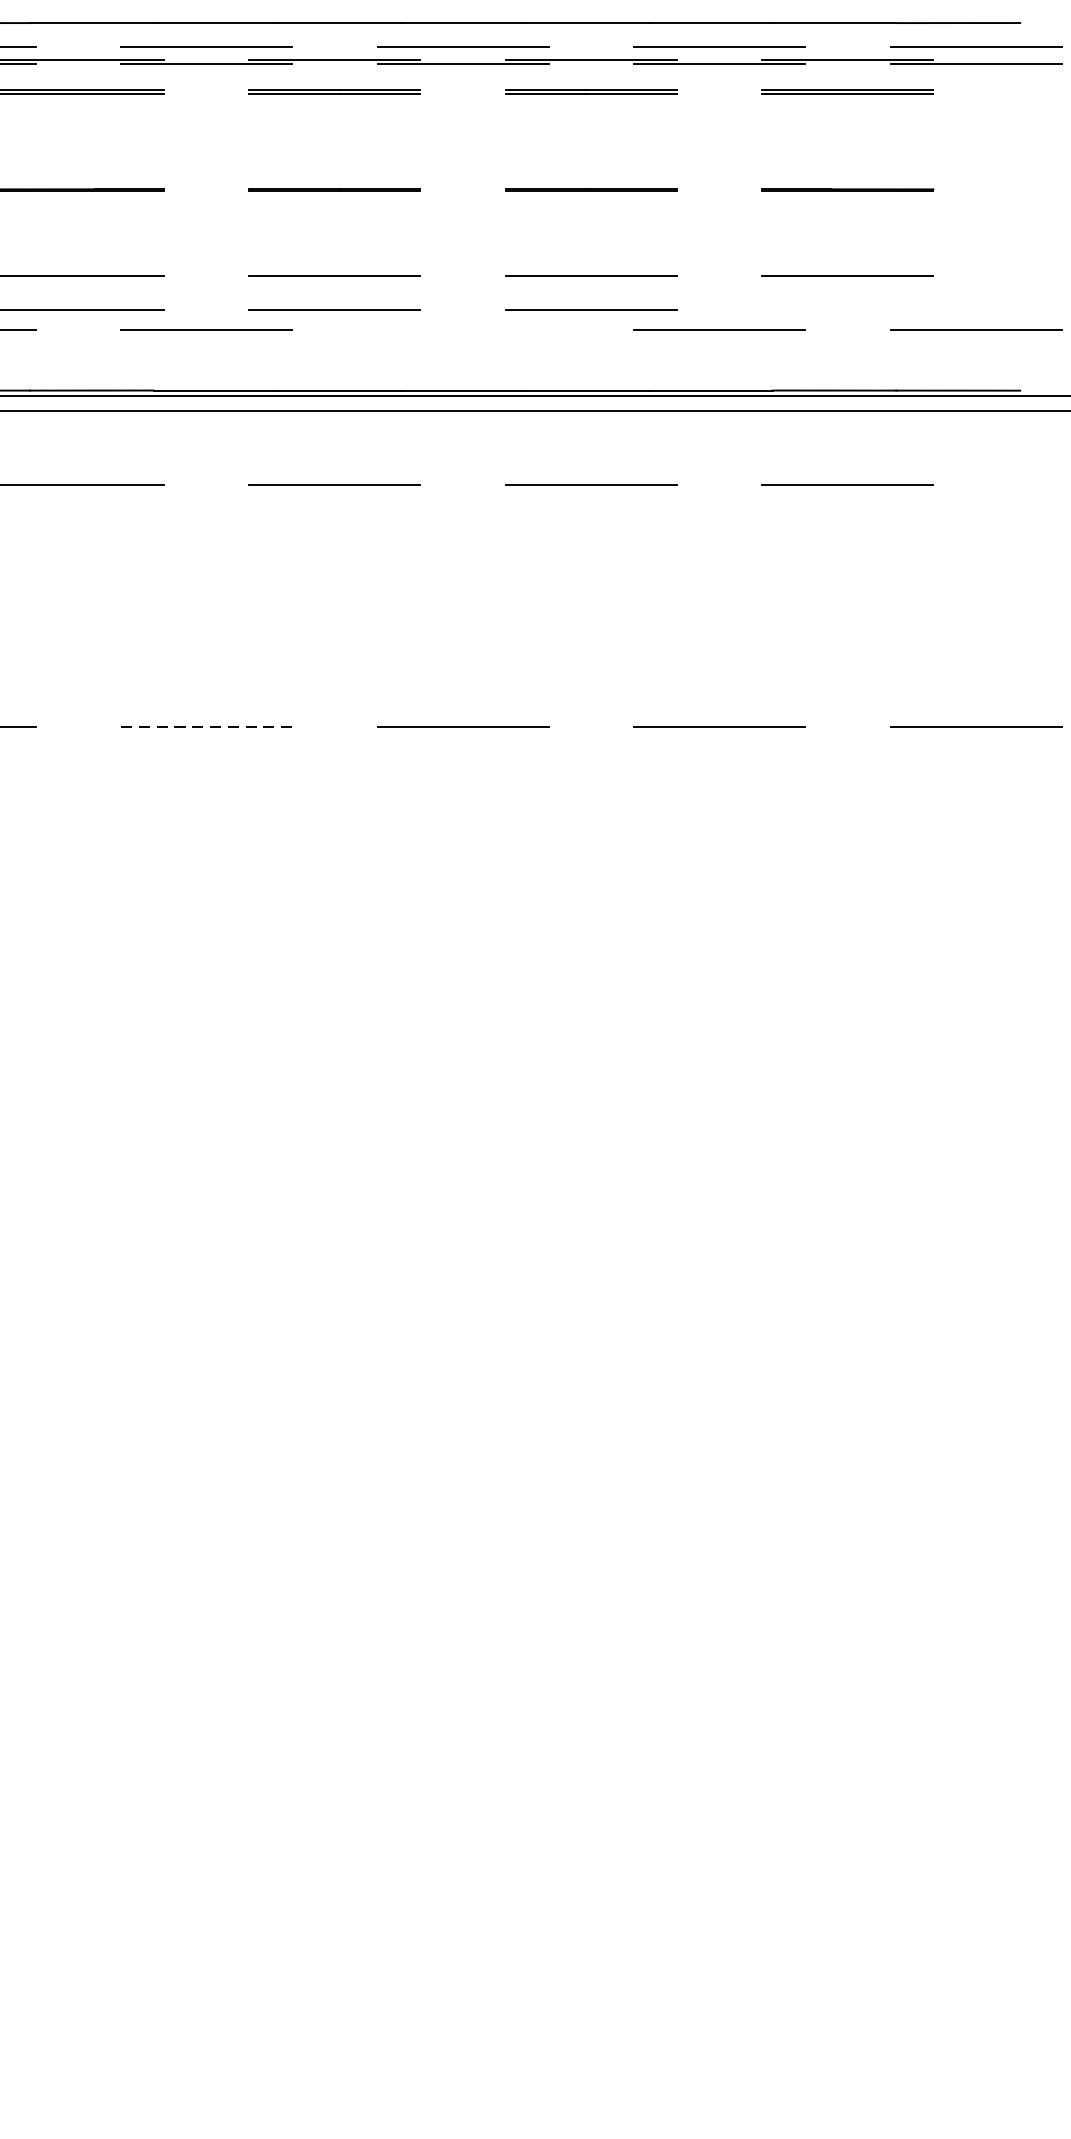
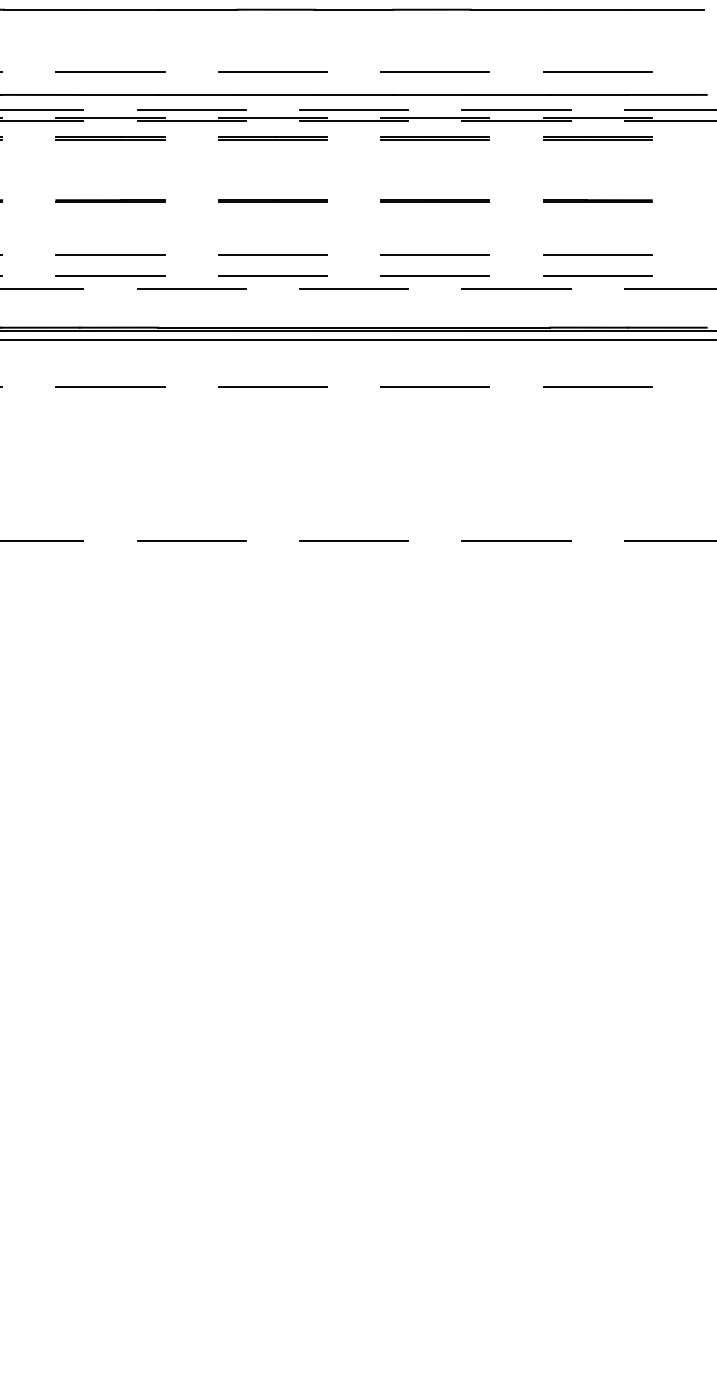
line: (847, 309) -> (597, 276), added
line: (462, 330) -> (353, 289), added
line: (206, 726) -> (191, 540), dashed -> solid

